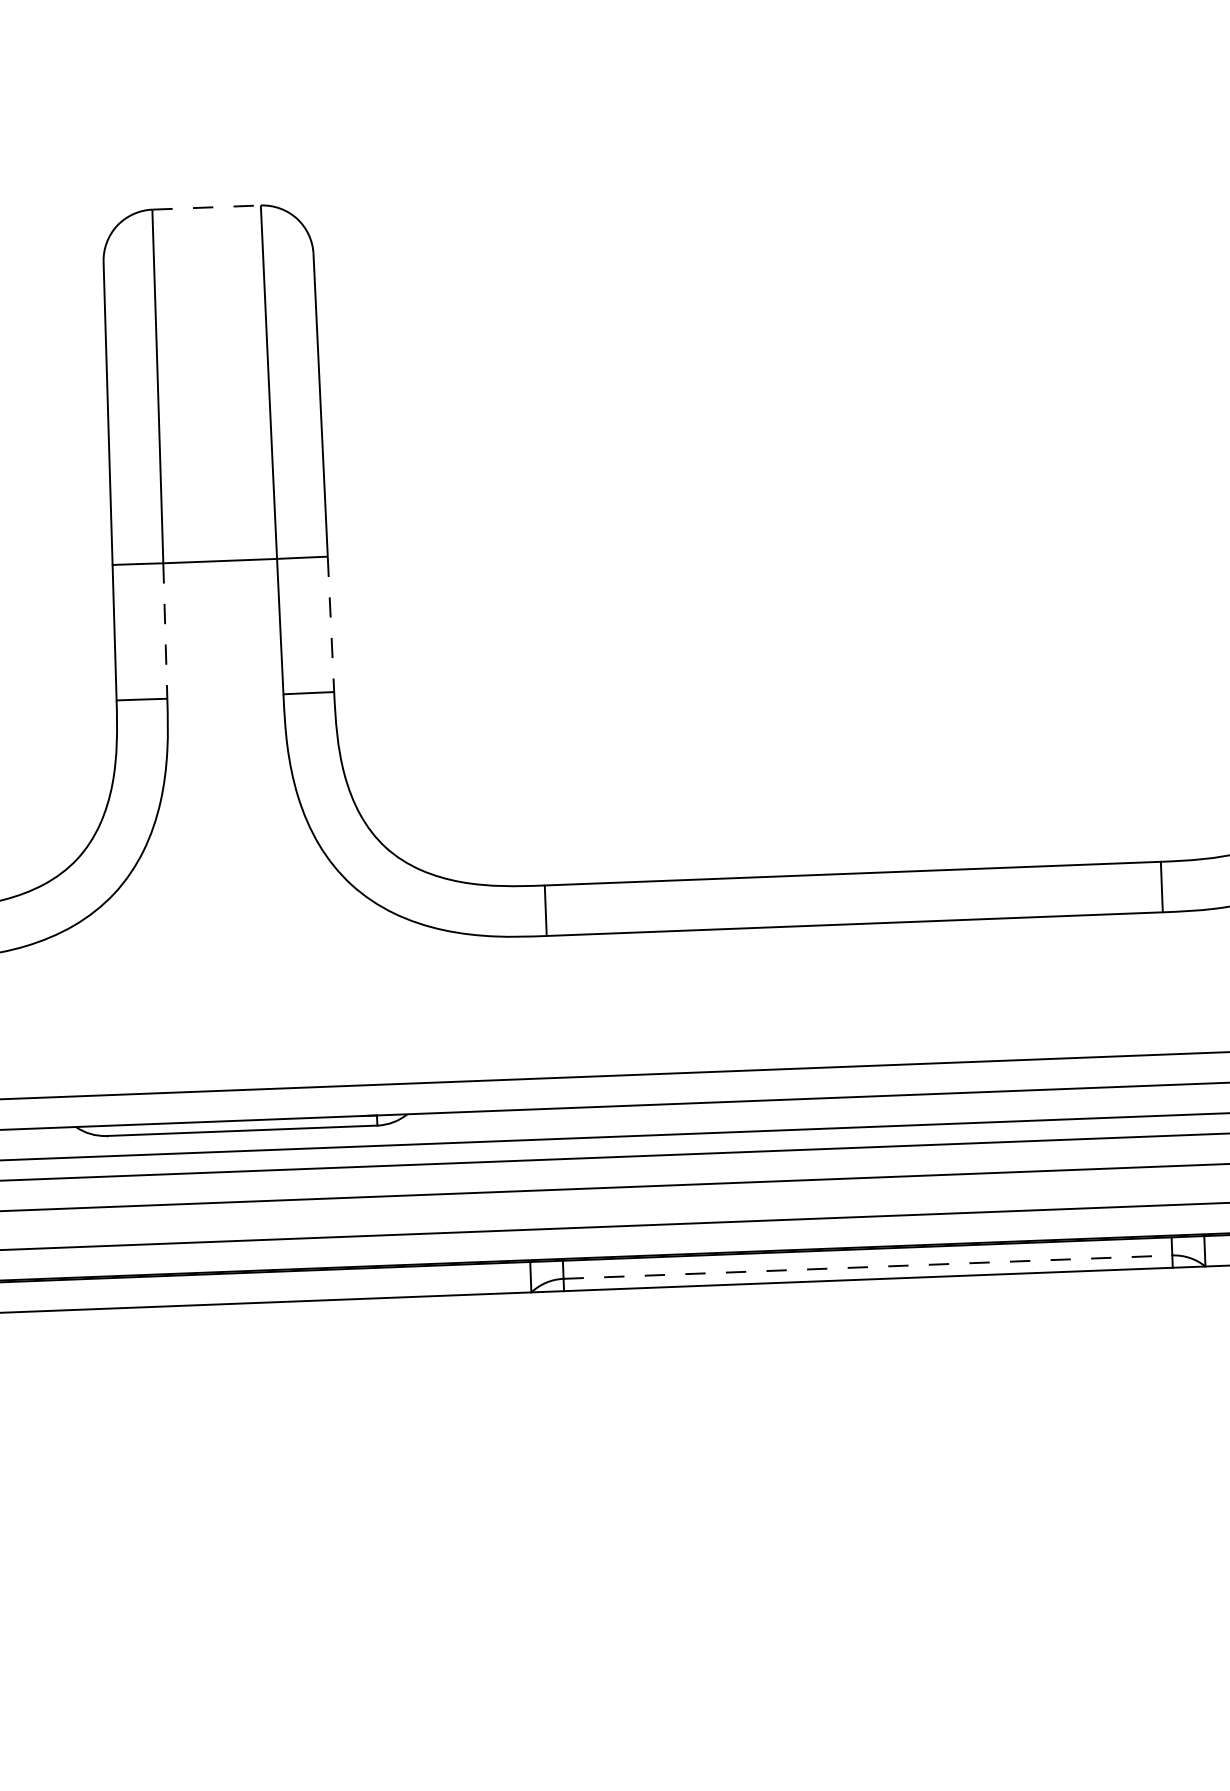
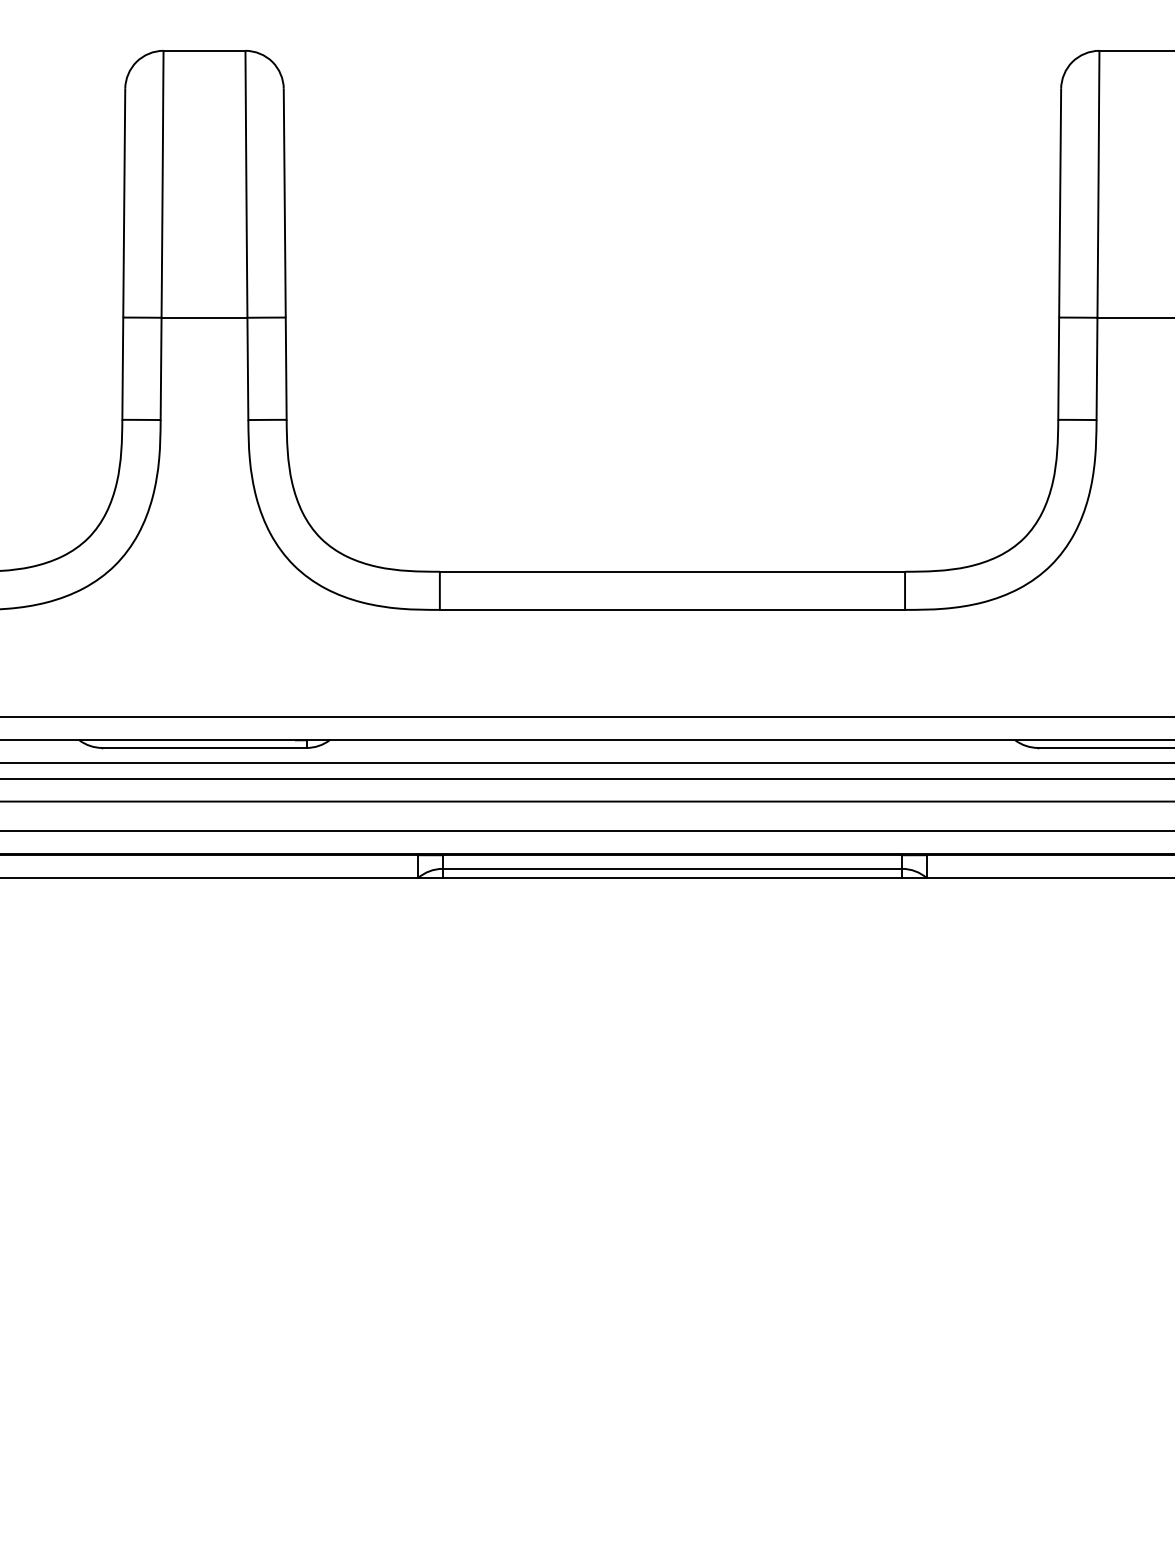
line: (206, 207) -> (204, 50), dashed -> solid
line: (331, 625) -> (286, 369), dashed -> solid
line: (165, 631) -> (161, 369), dashed -> solid
line: (867, 1266) -> (672, 868), dashed -> solid

